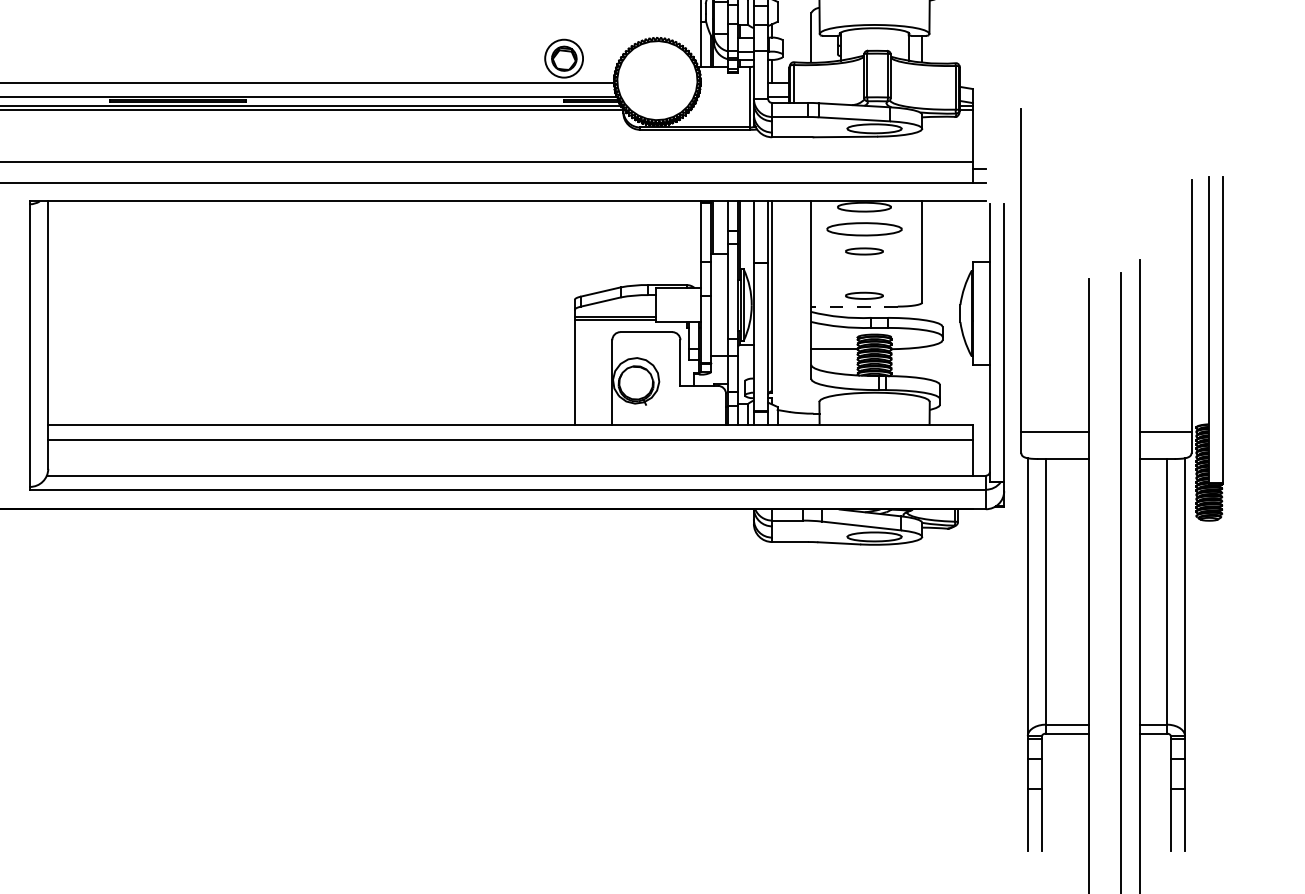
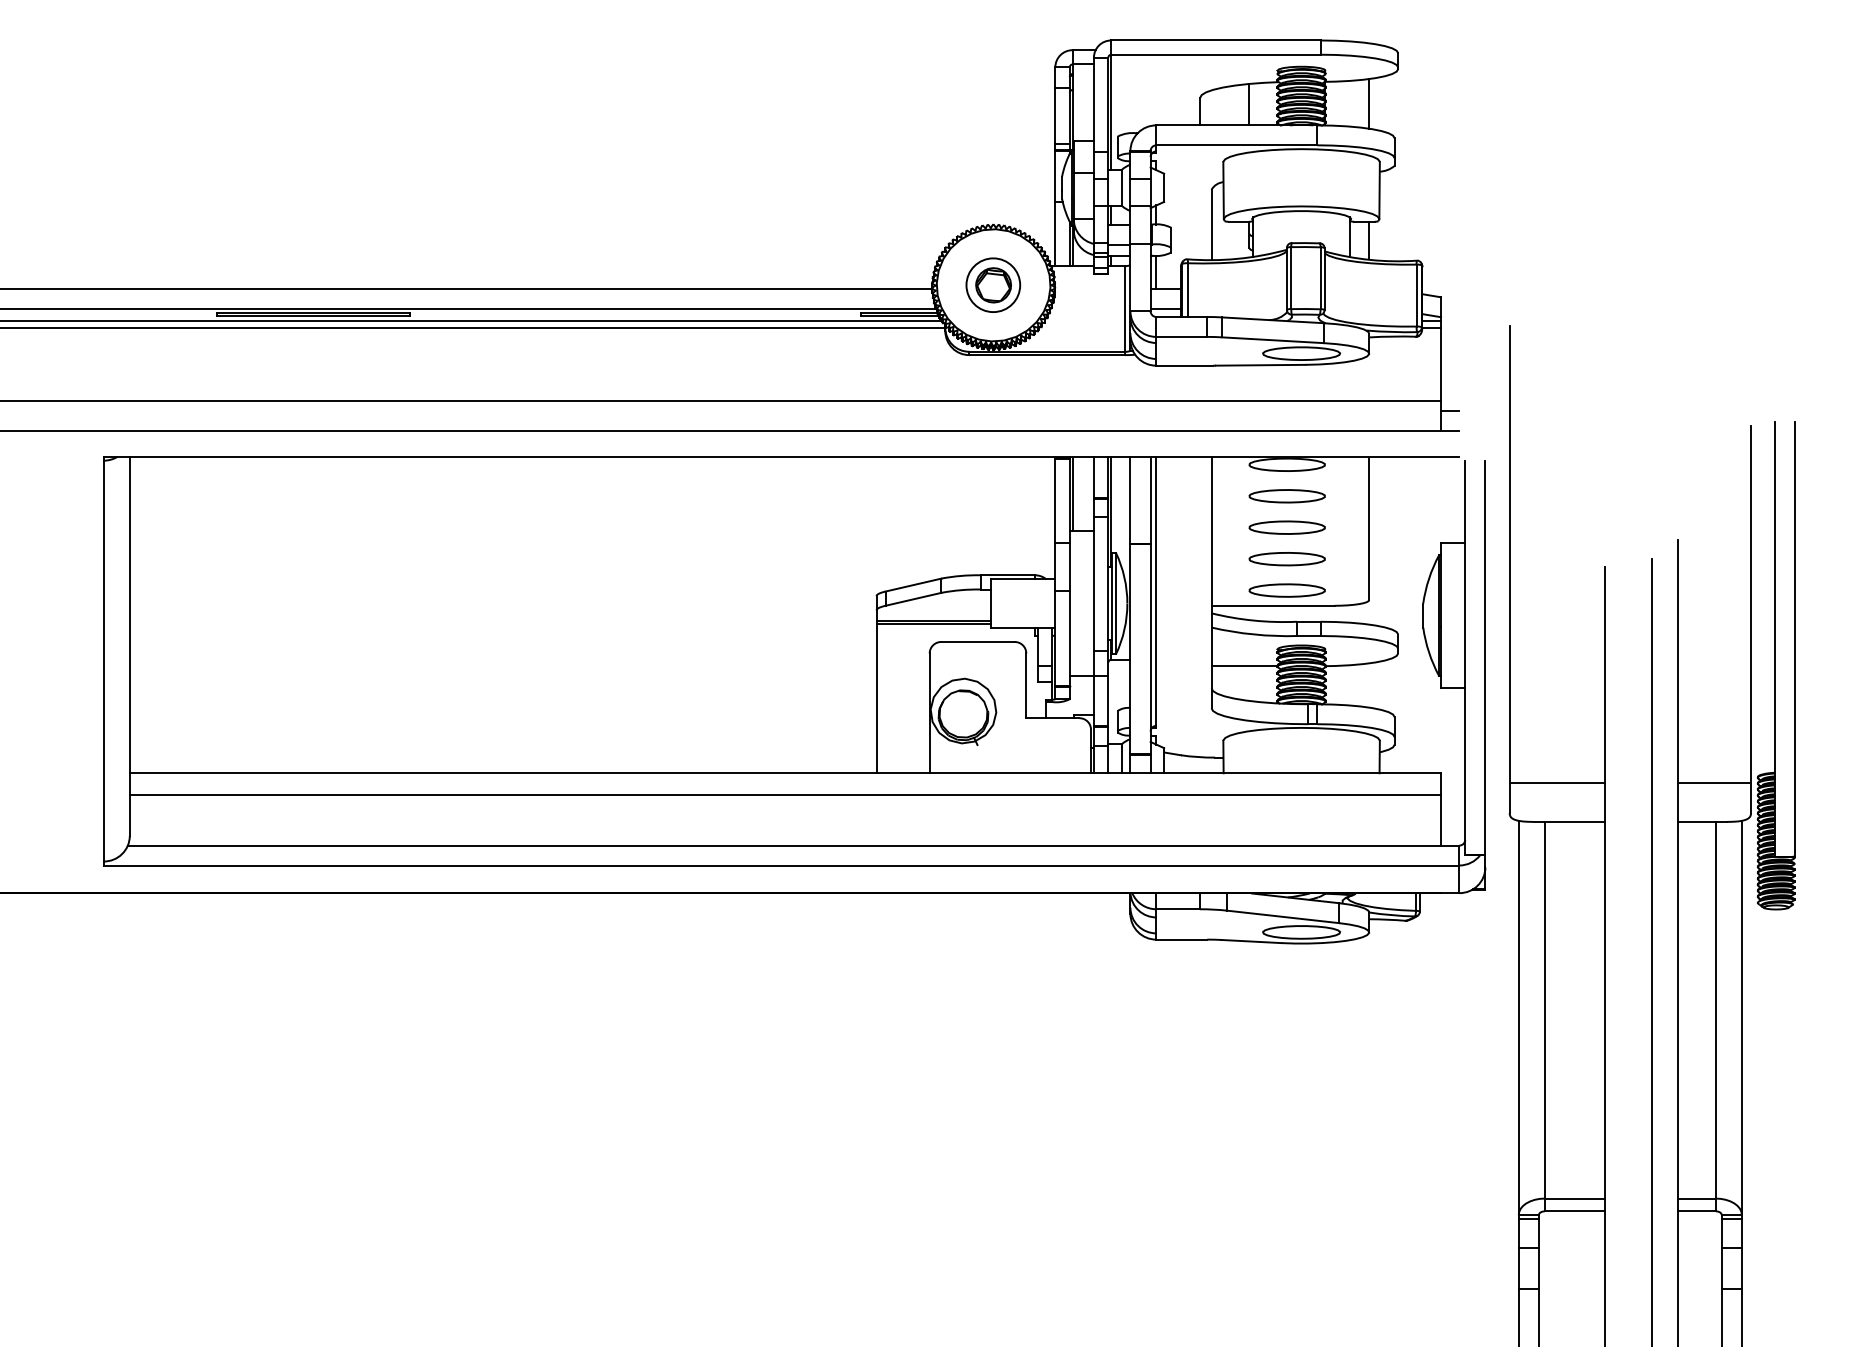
part: (564, 58) -> (993, 284), moved
part: (863, 229) -> (1286, 496), size x0.71
part: (863, 251) -> (1286, 527), size x1.43
part: (863, 273) -> (1286, 559), added
part: (863, 295) -> (1286, 590), size x1.43
line: (854, 306) -> (1272, 605), dashed -> solid

